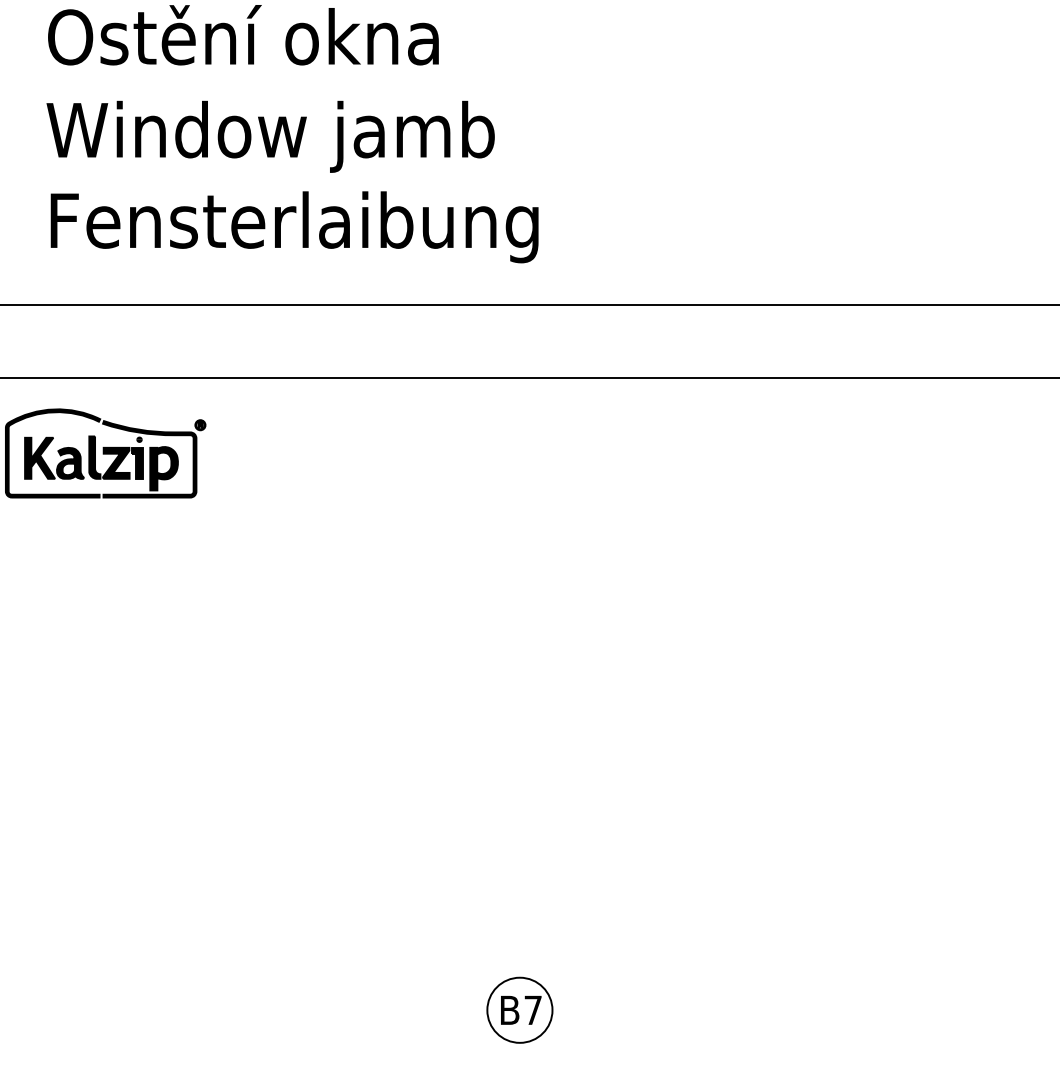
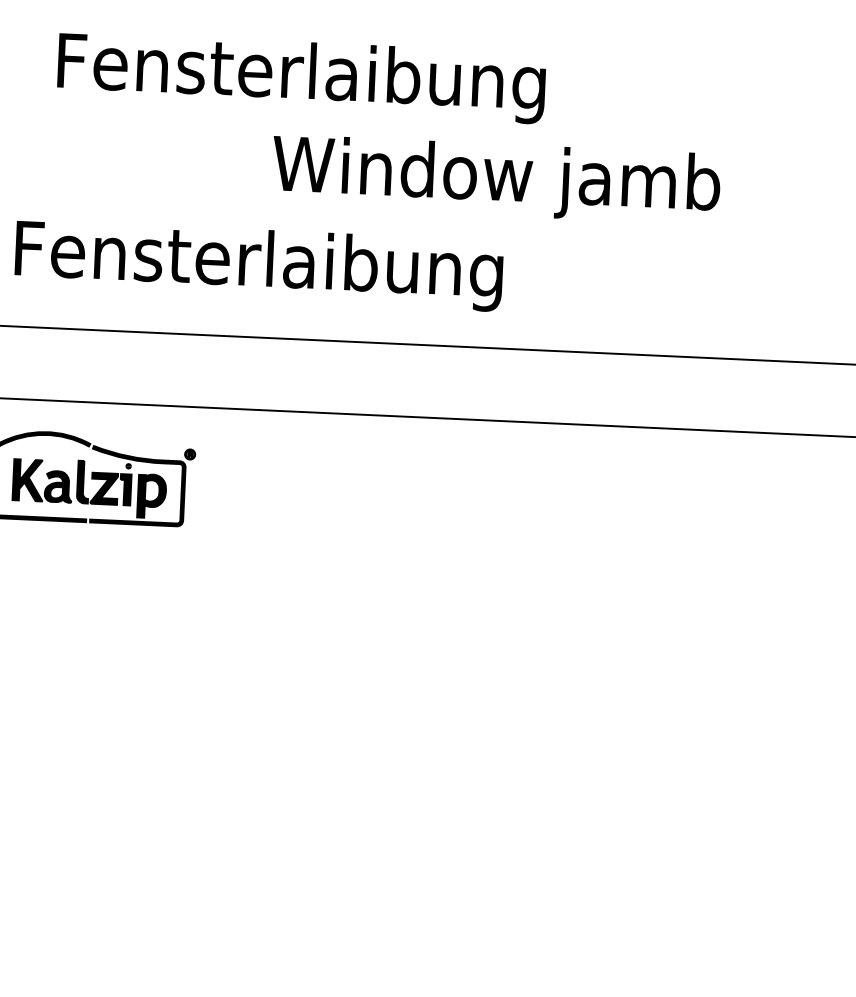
text: (293, 42) -> (300, 76), Ostění okna -> Fensterlaibung
text: (270, 136) -> (496, 179), moved
text: (294, 227) -> (258, 265), moved

